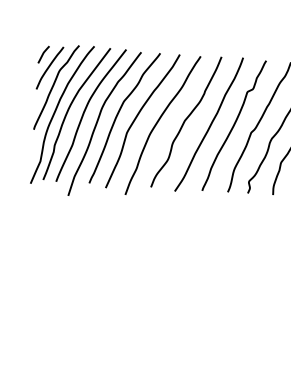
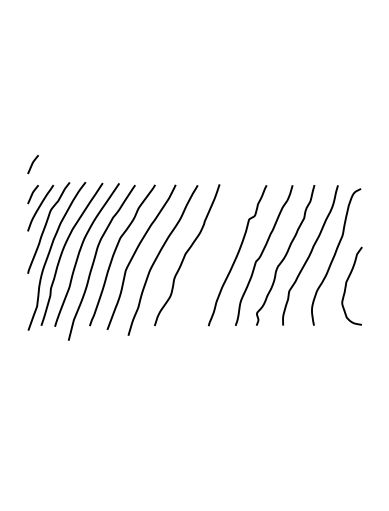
curve: (45, 26) -> (32, 164), added
curve: (210, 123) -> (212, 255), removed

